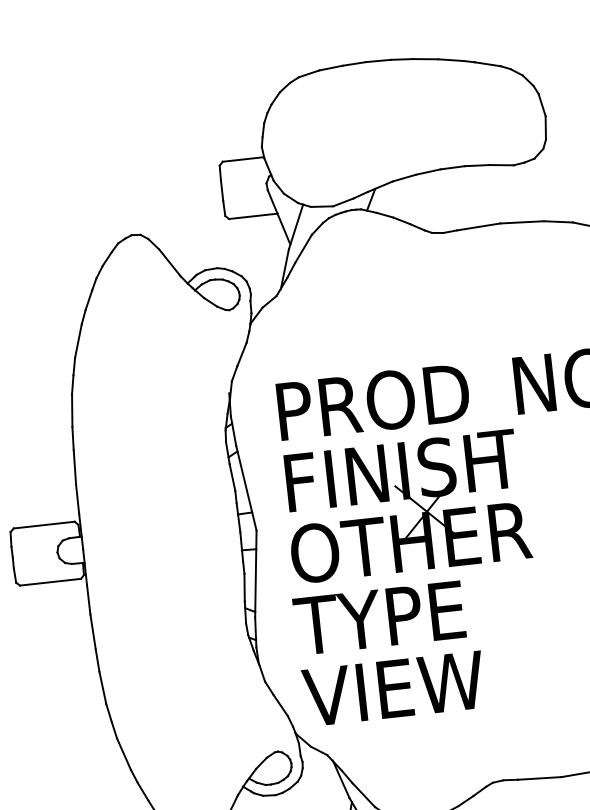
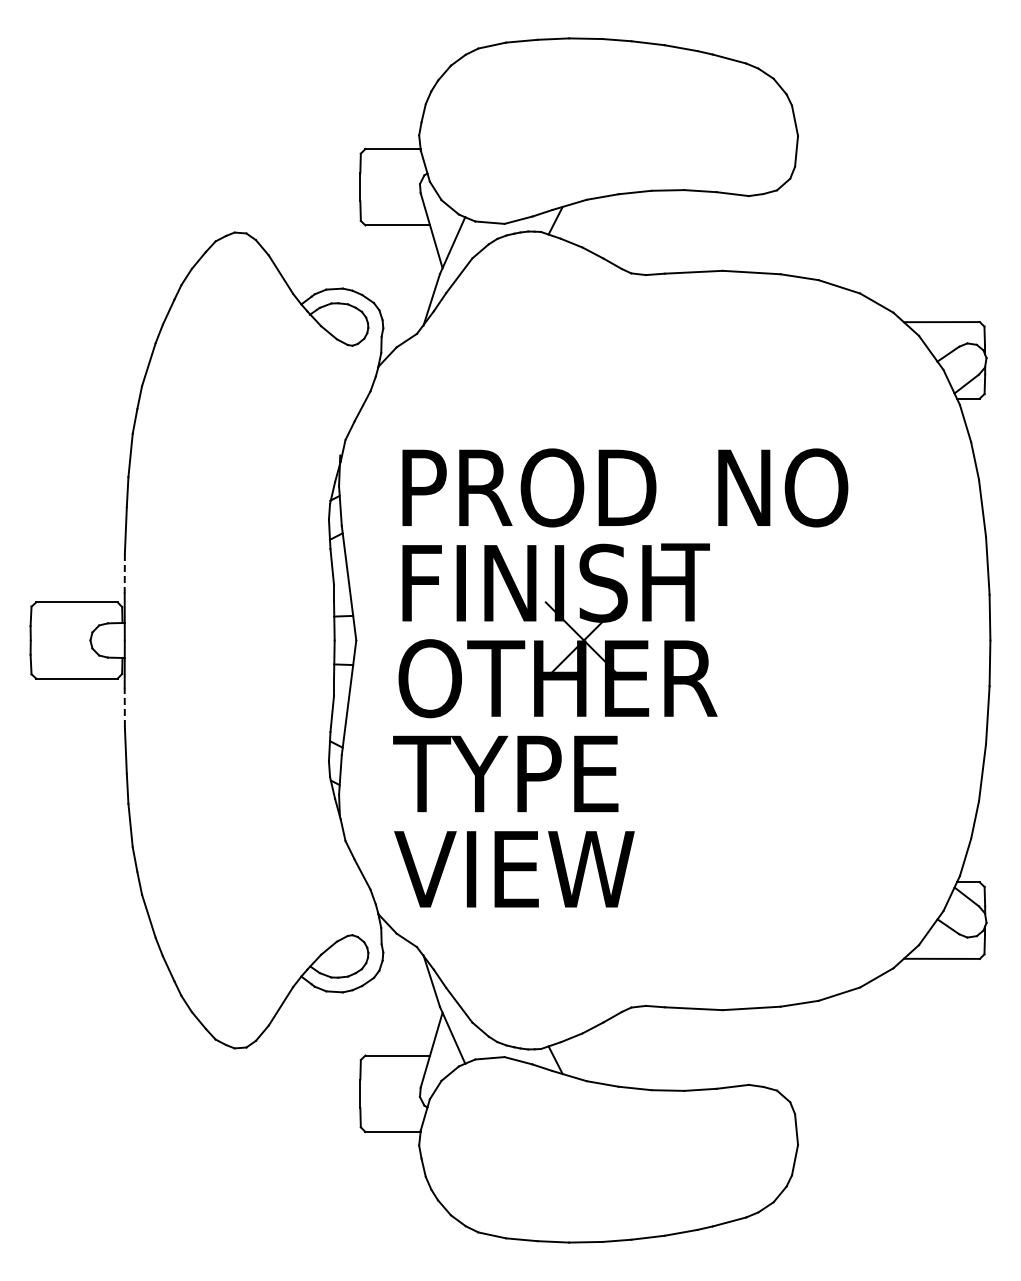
line: (77, 499) -> (124, 573), solid -> dashed
line: (88, 599) -> (124, 707), solid -> dashed

